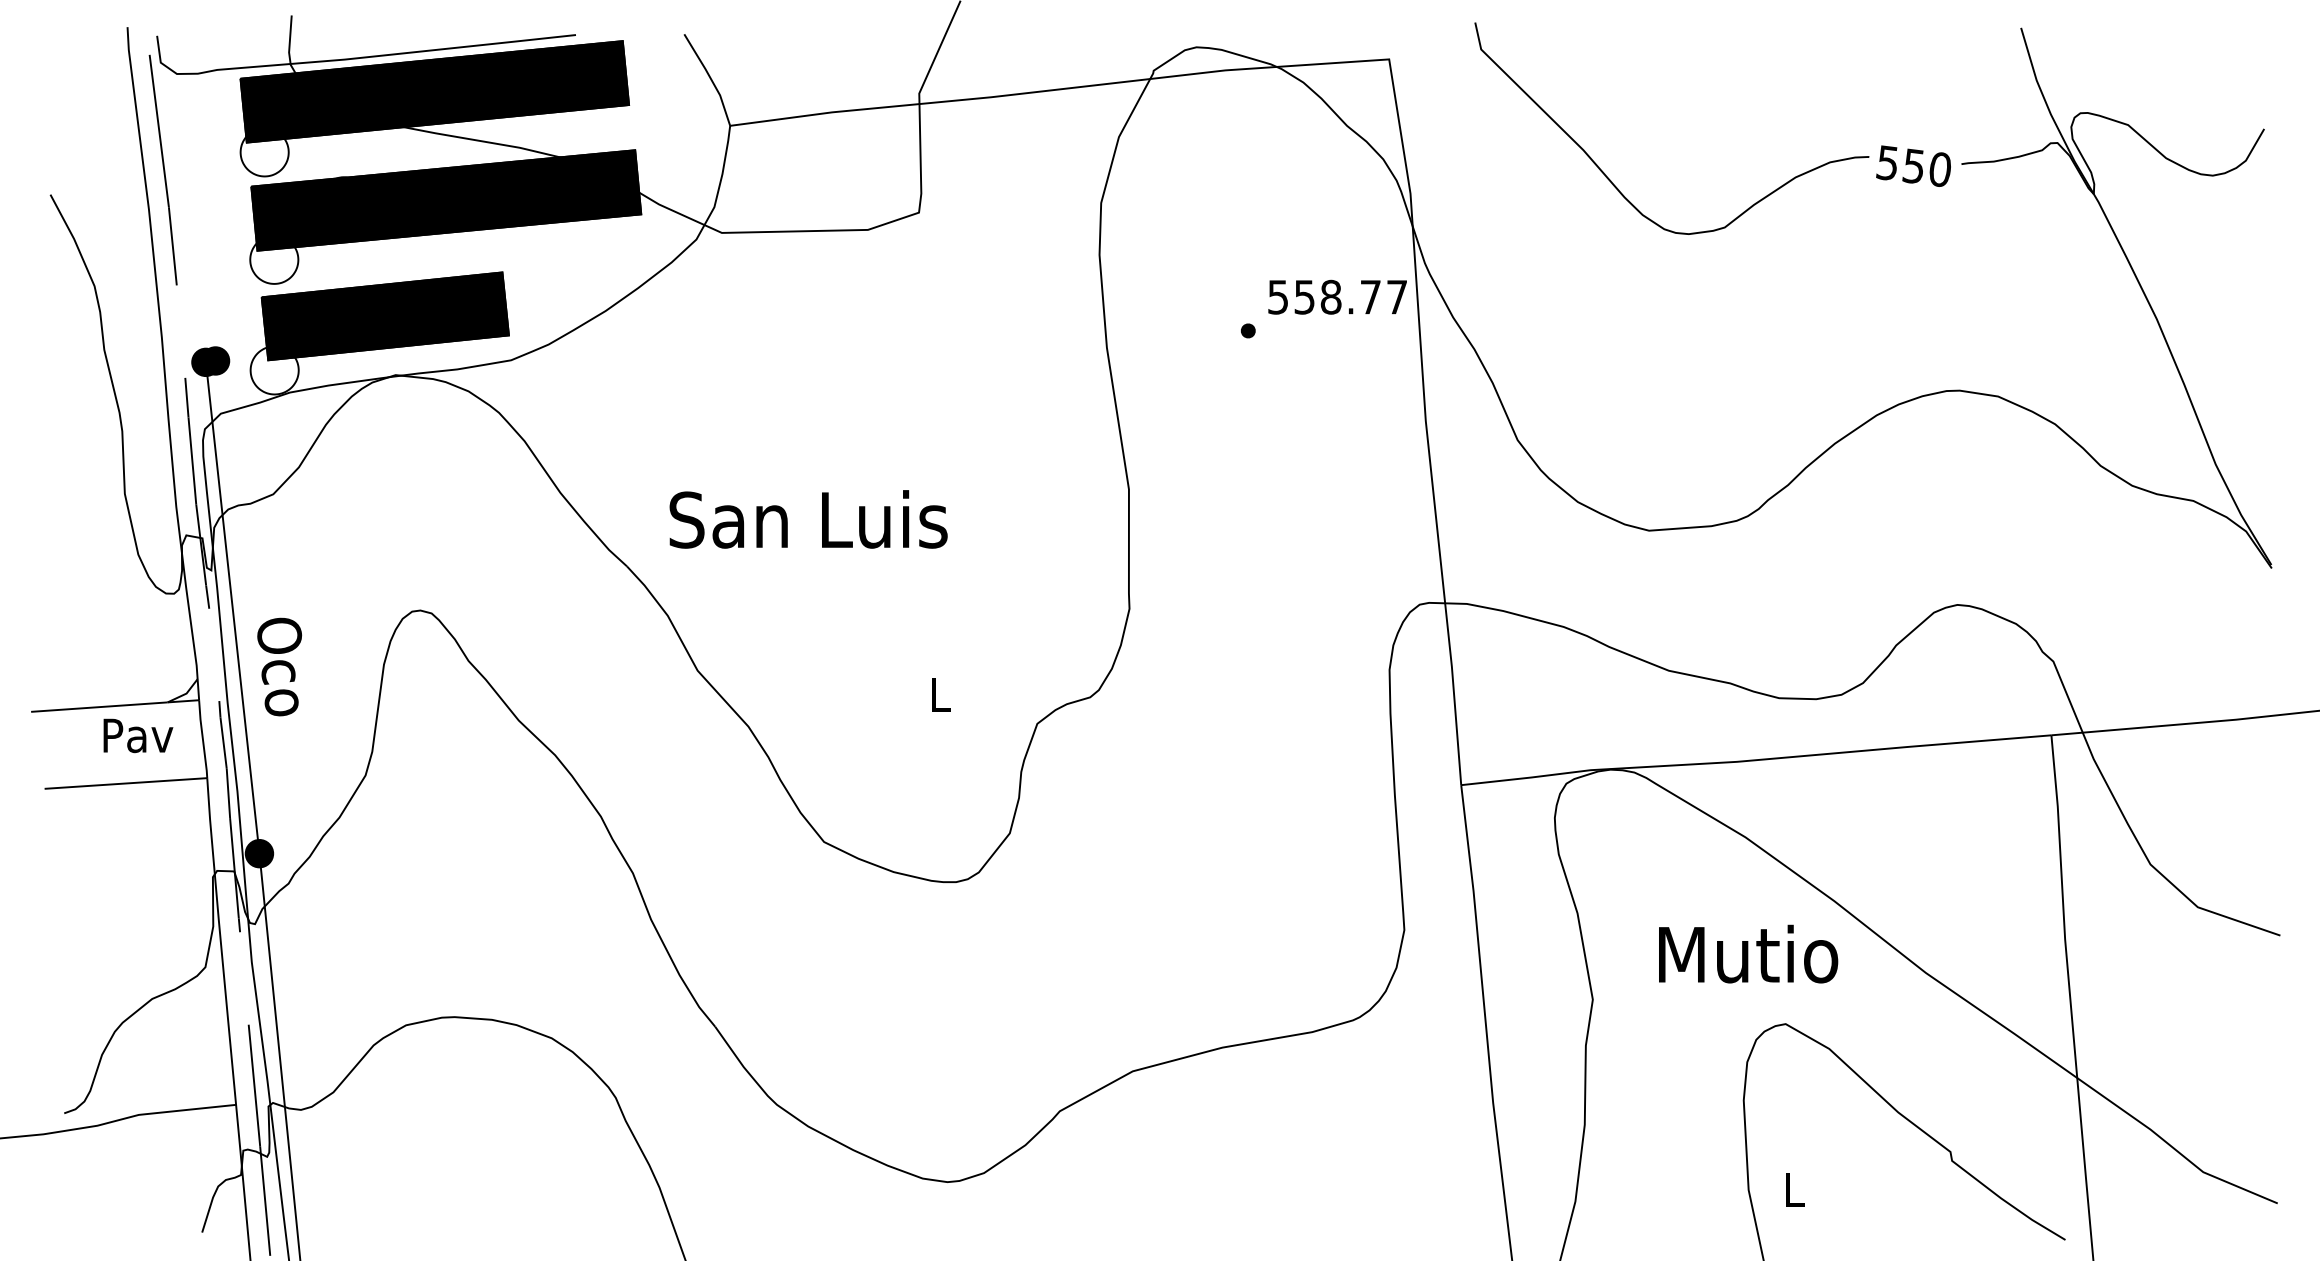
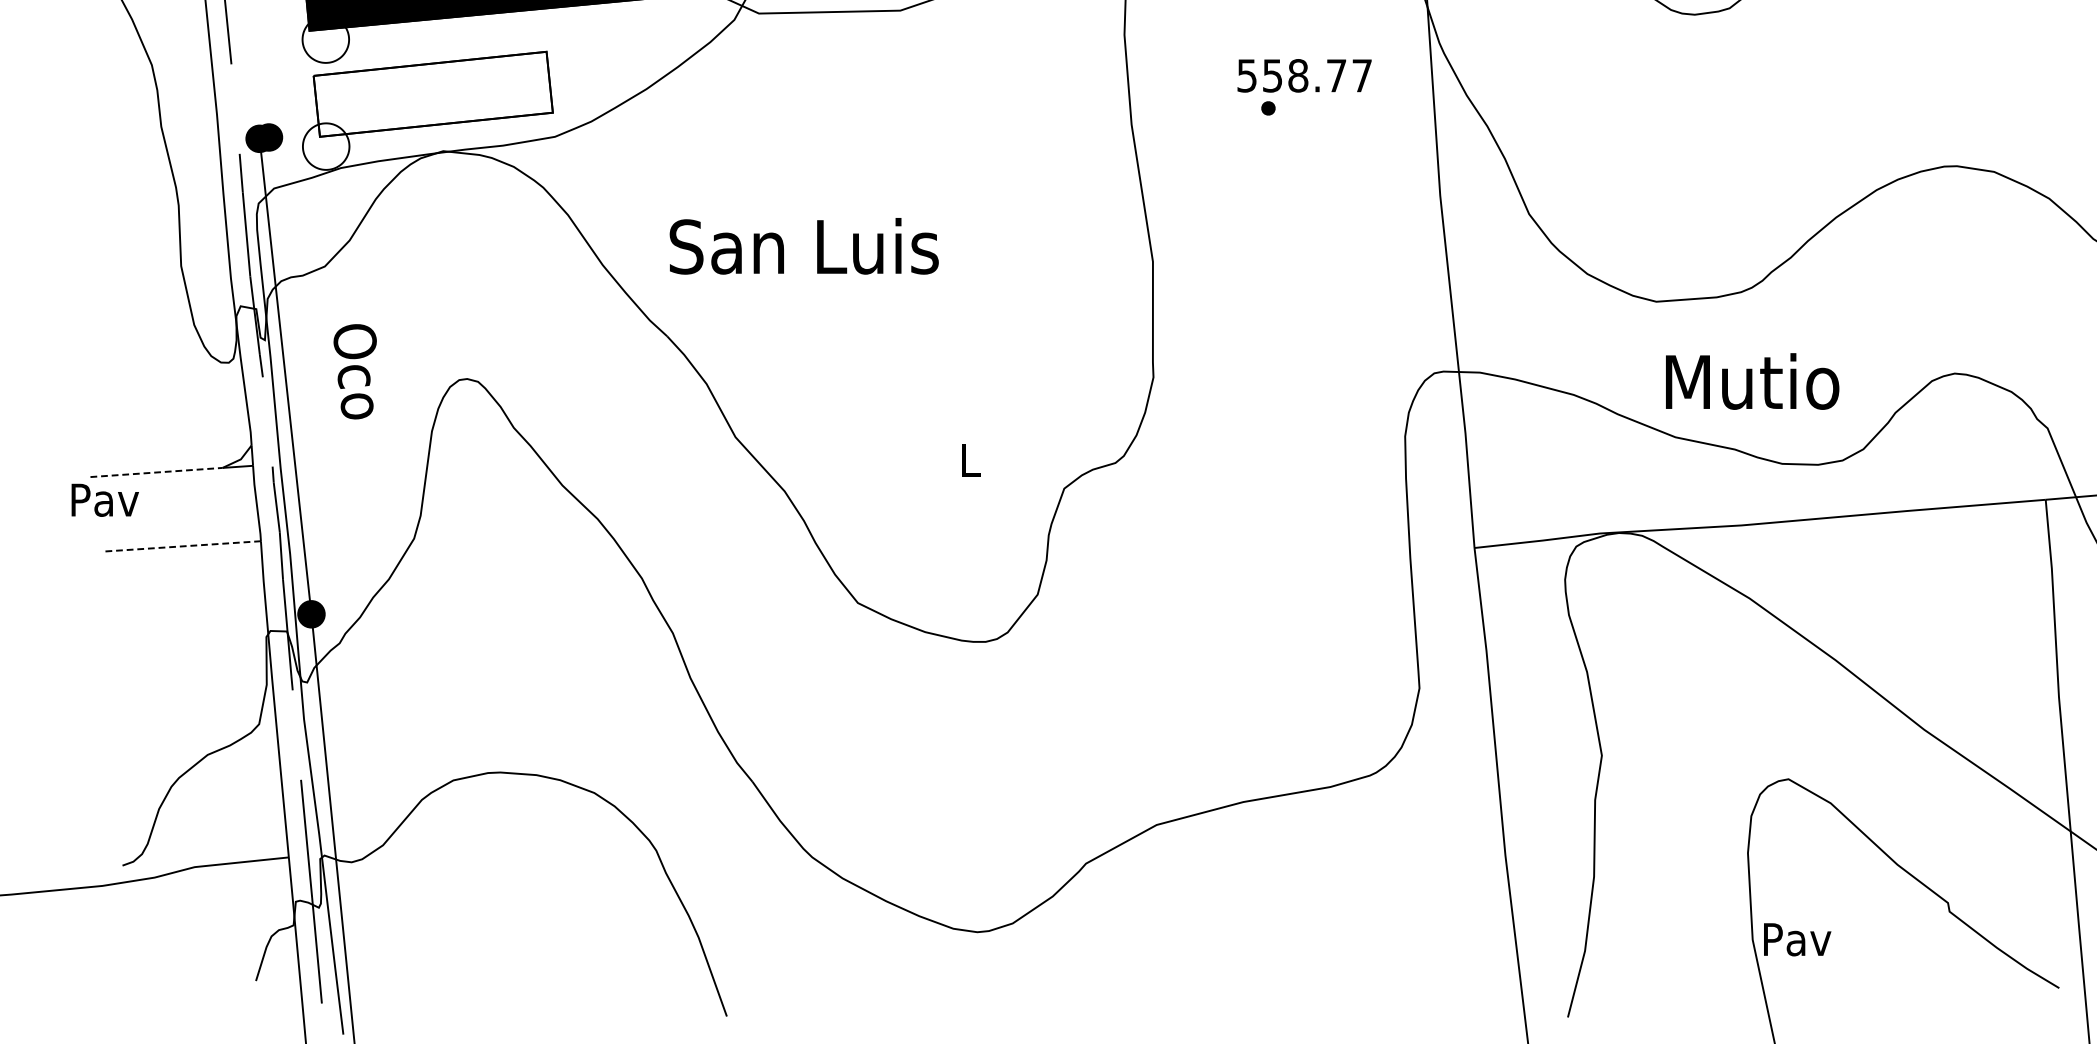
text: (1337, 296) -> (1304, 75), moved
fill: (384, 316) -> (432, 94), removed
text: (808, 519) -> (804, 246), moved
text: (279, 666) -> (355, 371), moved
line: (99, 707) -> (156, 472), solid -> dashed
text: (138, 735) -> (105, 499), moved
line: (125, 783) -> (181, 546), solid -> dashed
text: (1748, 953) -> (1752, 380), moved
text: (1794, 1189) -> (1797, 939), L -> Pav

